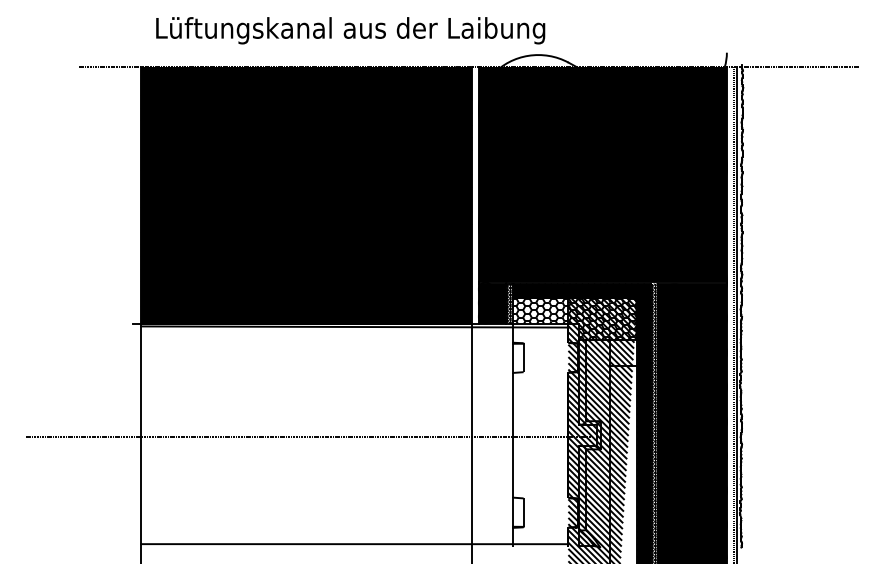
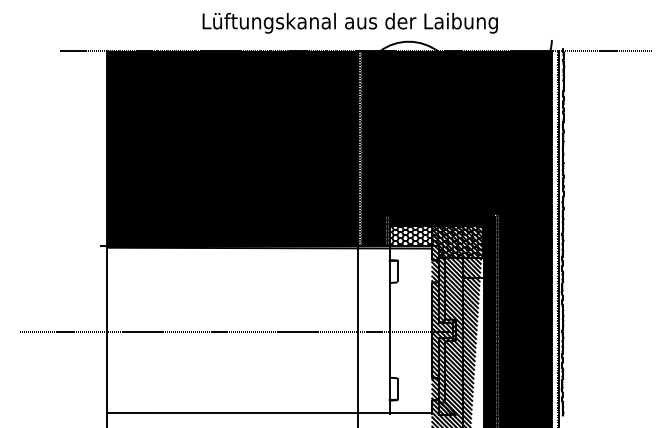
text: (349, 31) -> (349, 23), moved
hatch: (474, 194) -> (360, 147), added

